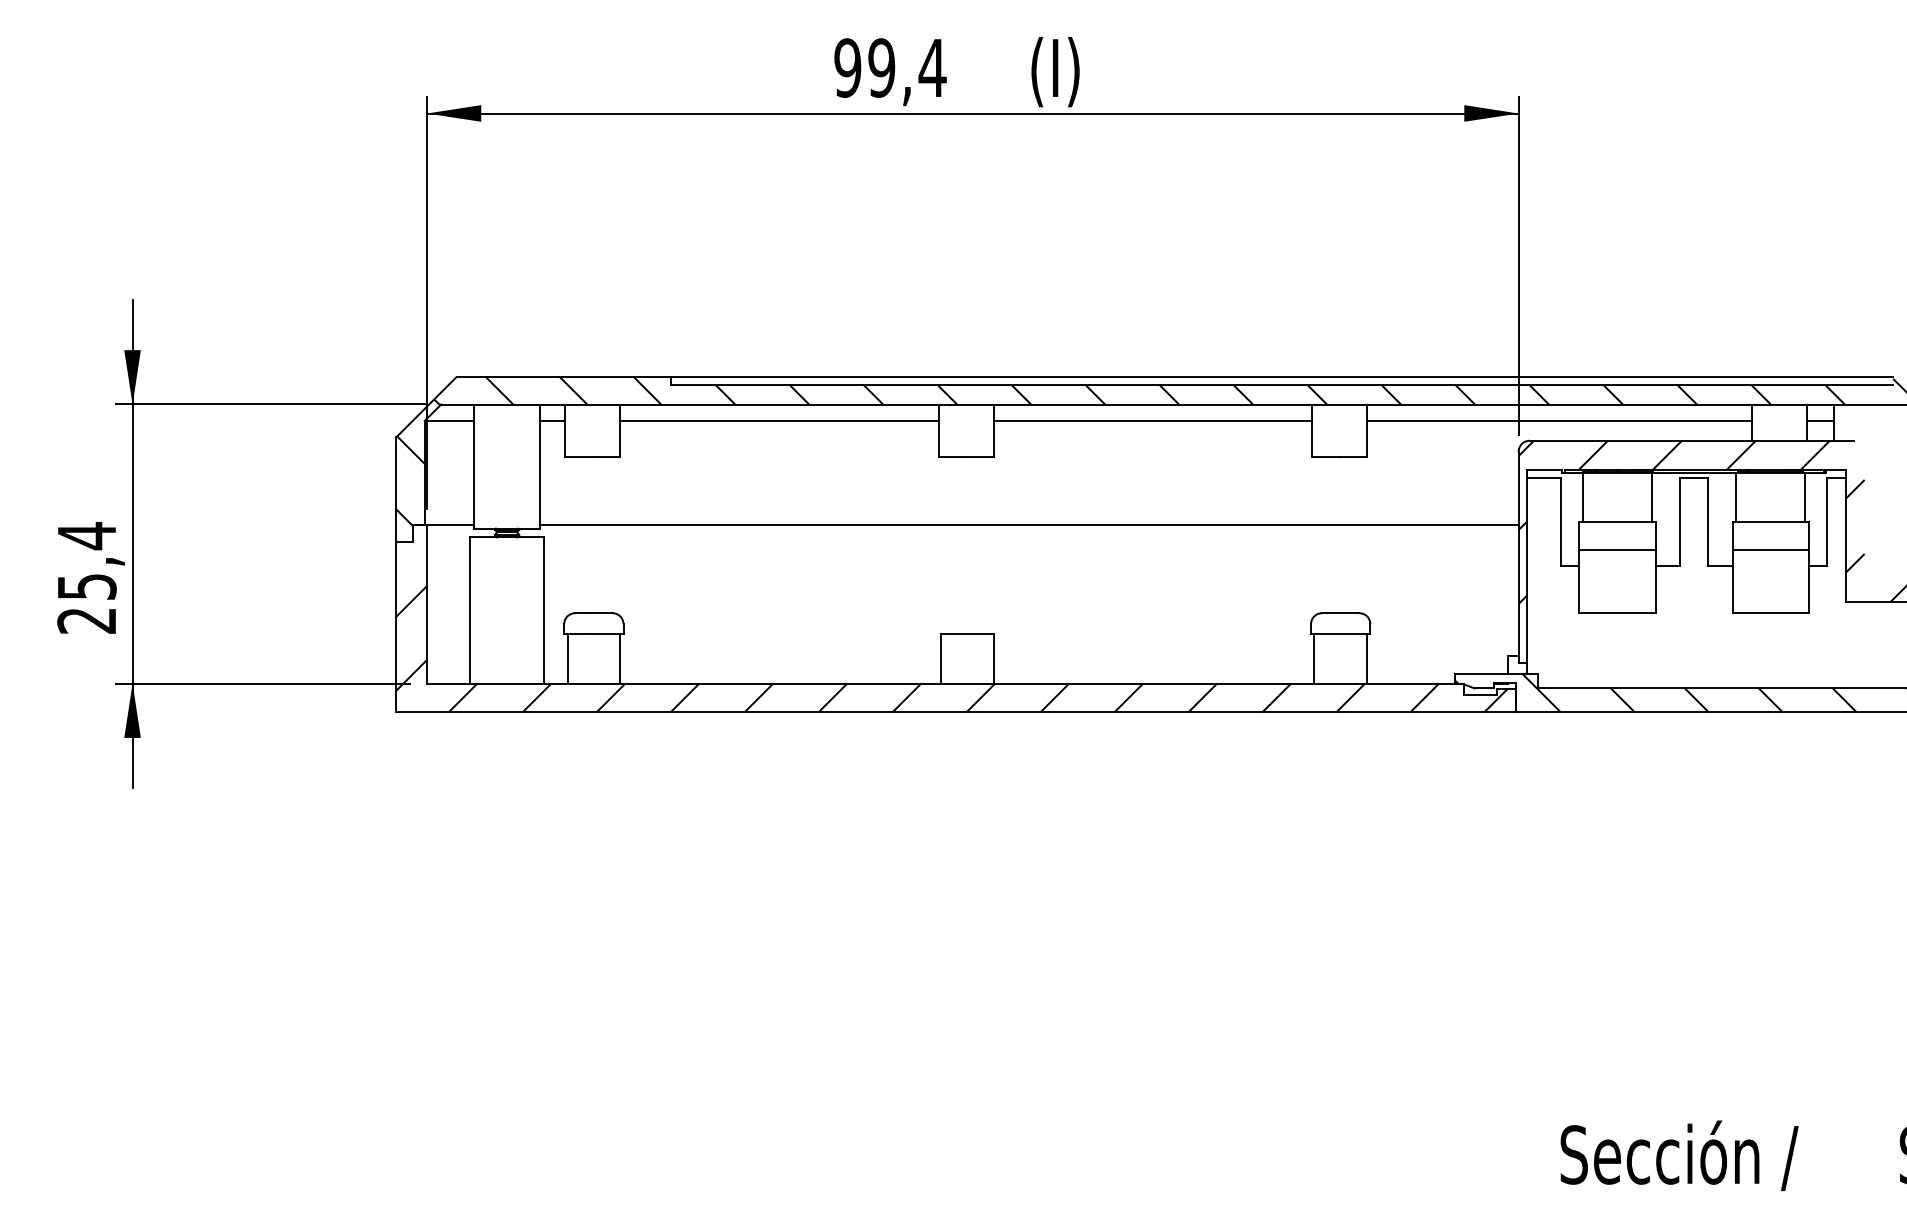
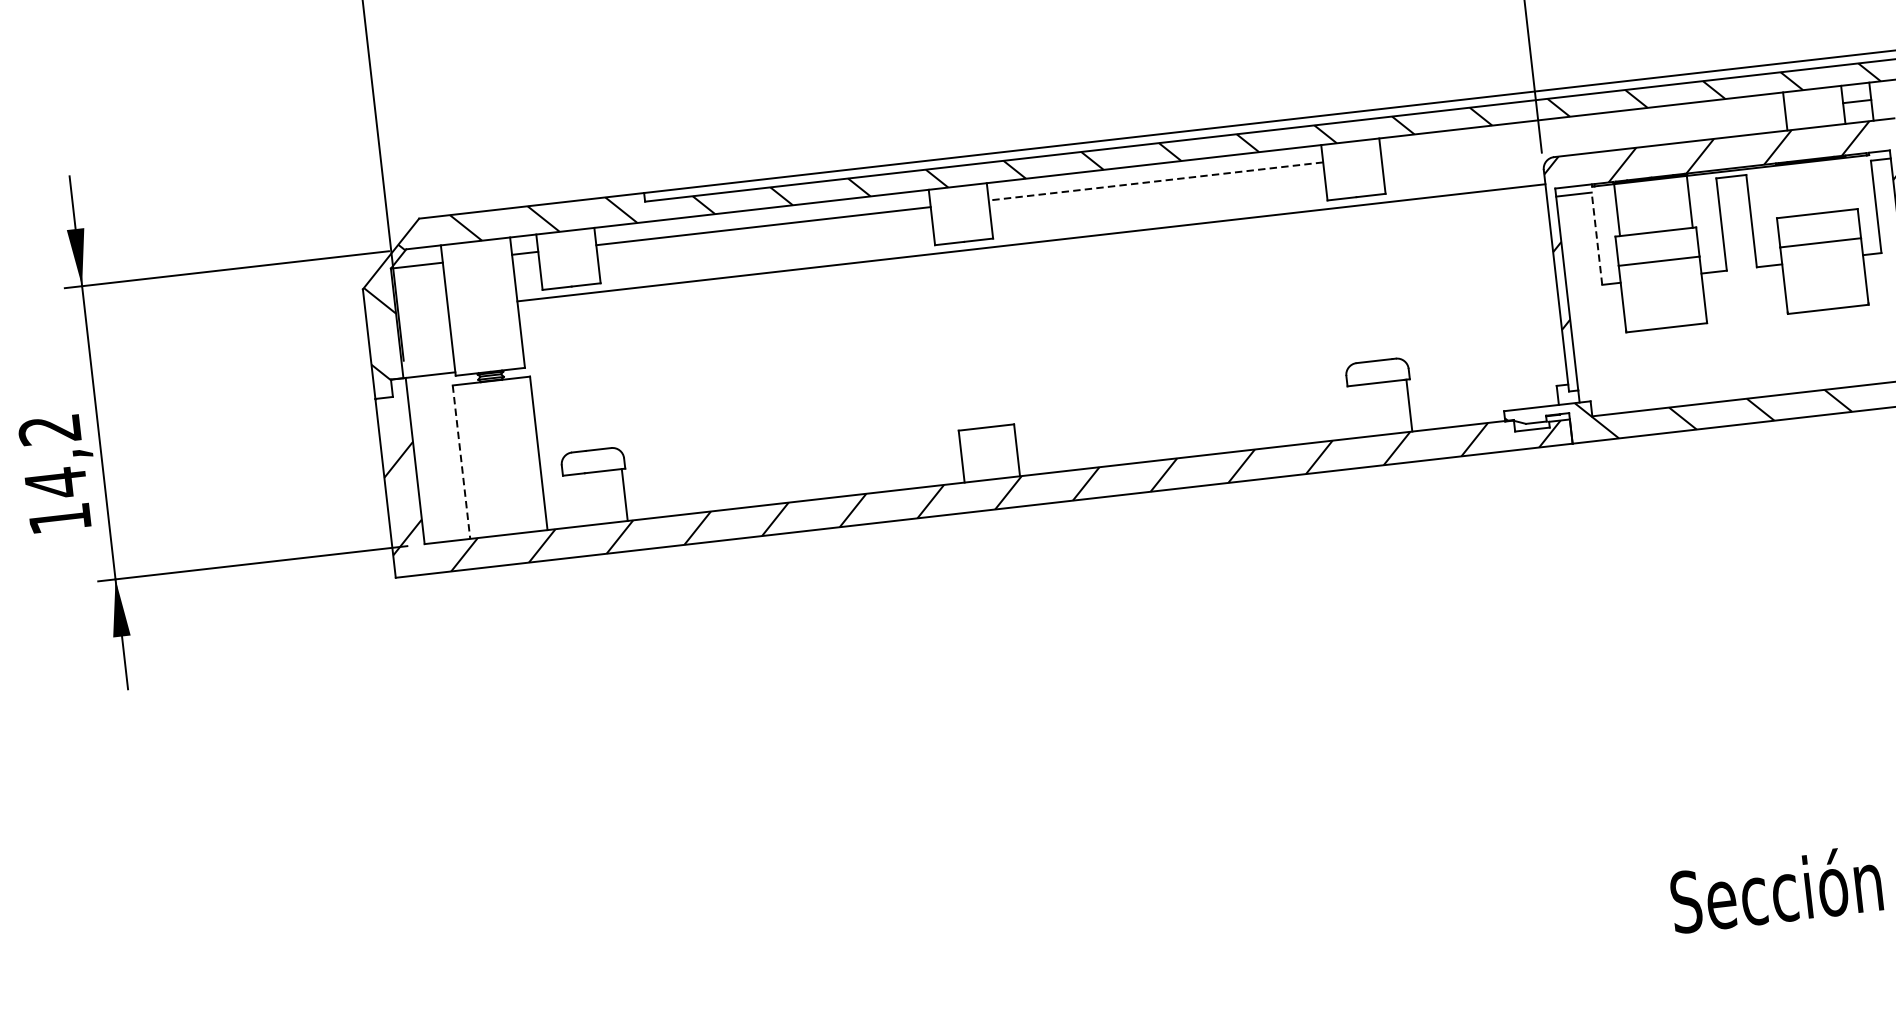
line: (1152, 421) -> (1155, 182), solid -> dashed
line: (1559, 421) -> (1583, 133), removed
line: (1735, 497) -> (1777, 192), removed
line: (1805, 497) -> (1850, 183), removed
line: (1561, 522) -> (1597, 239), solid -> dashed
line: (1029, 525) -> (1031, 242), moved
text: (86, 577) -> (54, 473), 25,4 -> 14,2
line: (470, 610) -> (461, 462), solid -> dashed
line: (567, 658) -> (569, 500), removed
line: (1314, 658) -> (1354, 411), removed

